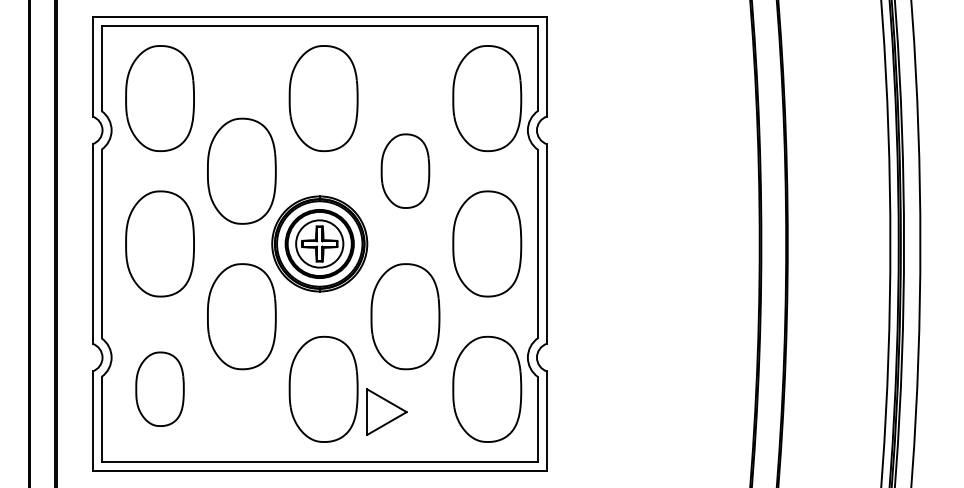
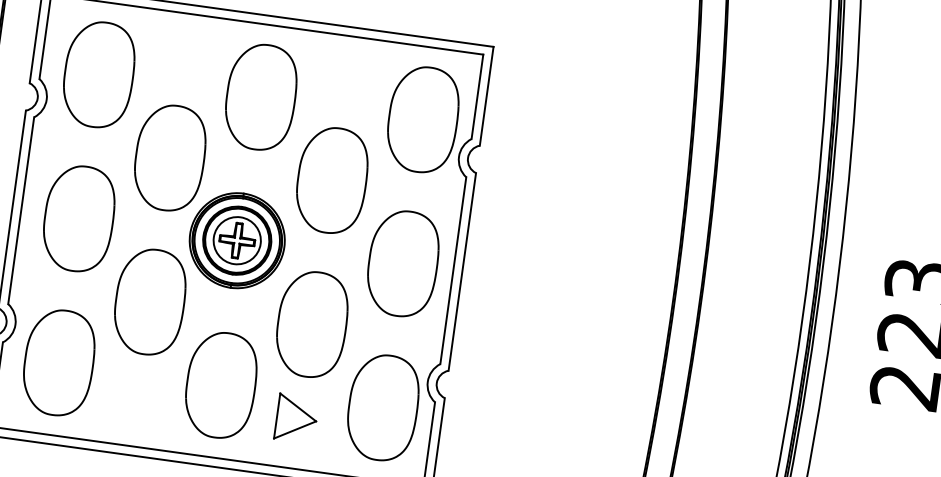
part: (405, 170) -> (332, 179), size x1.43
part: (159, 388) -> (58, 361), size x1.43
part: (386, 411) -> (296, 418), moved

